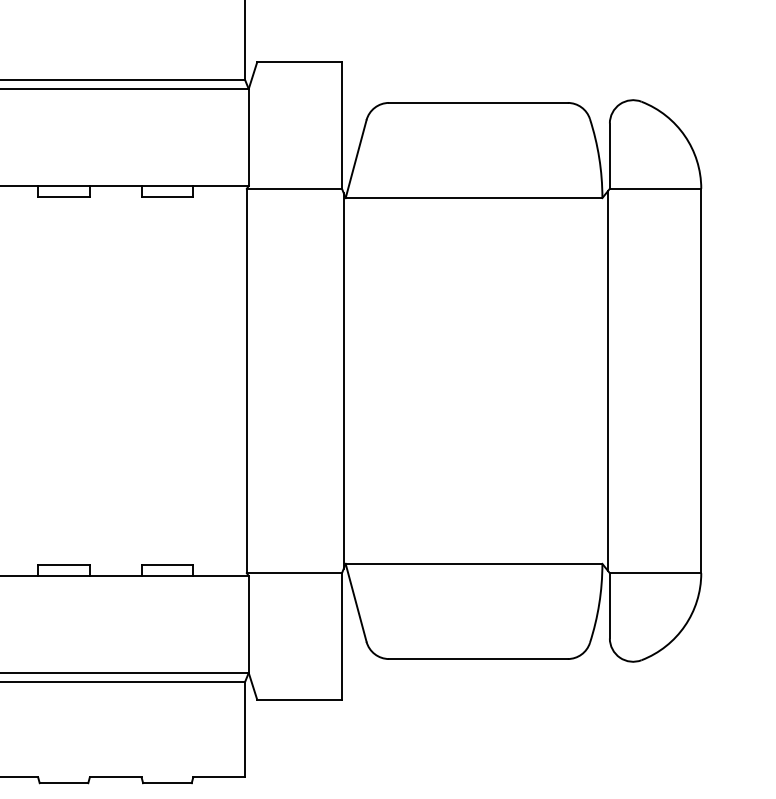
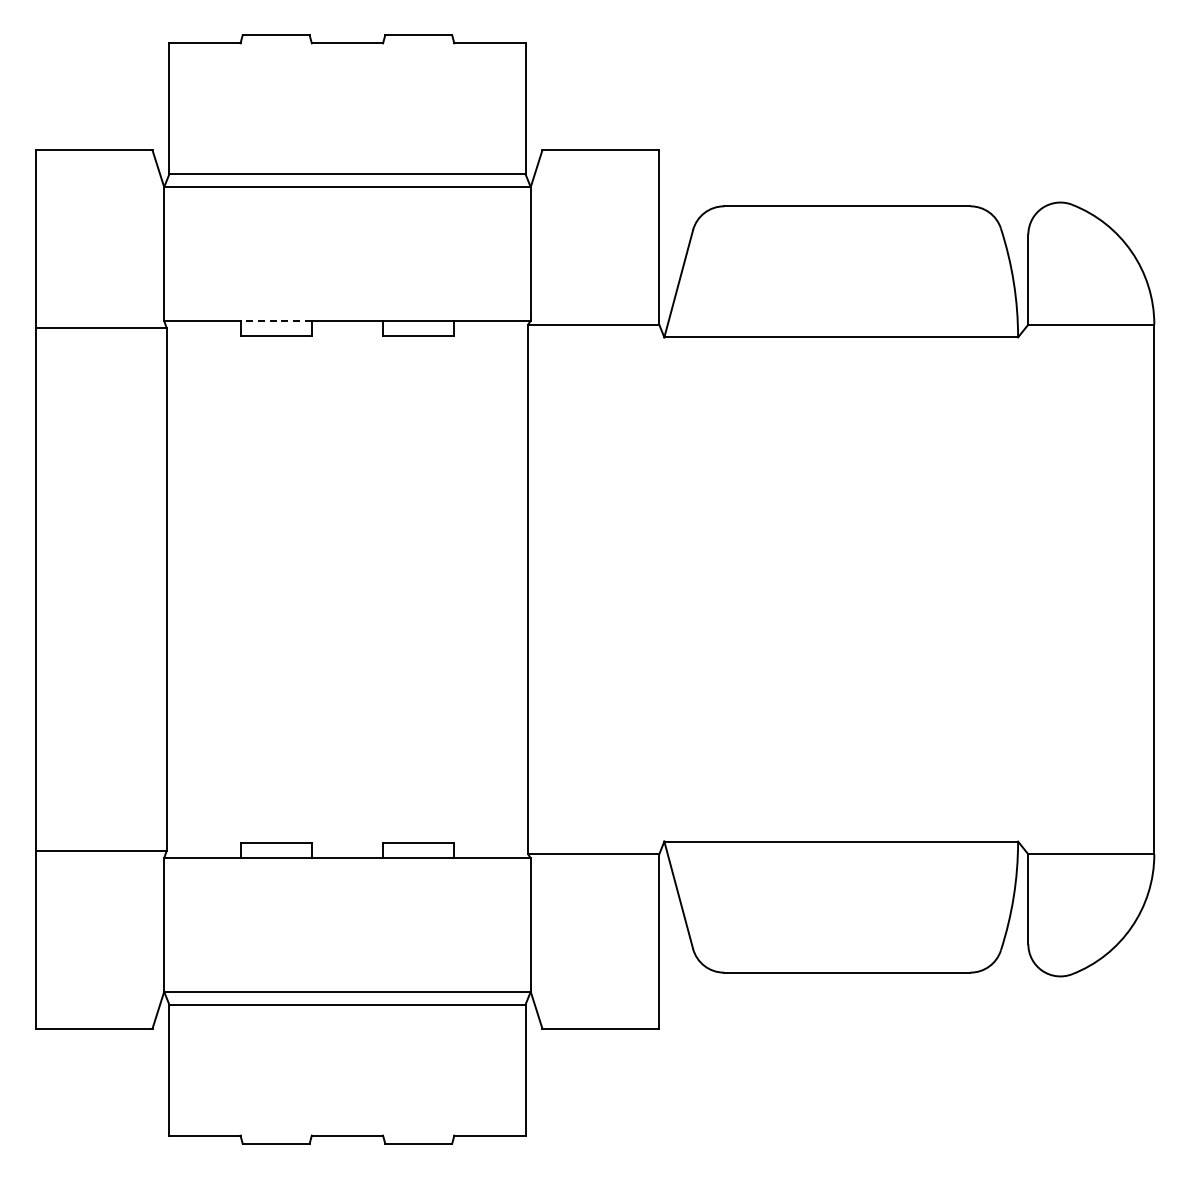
line: (64, 185) -> (276, 320), solid -> dashed
line: (343, 380) -> (661, 589), removed
line: (607, 380) -> (1025, 589), removed

